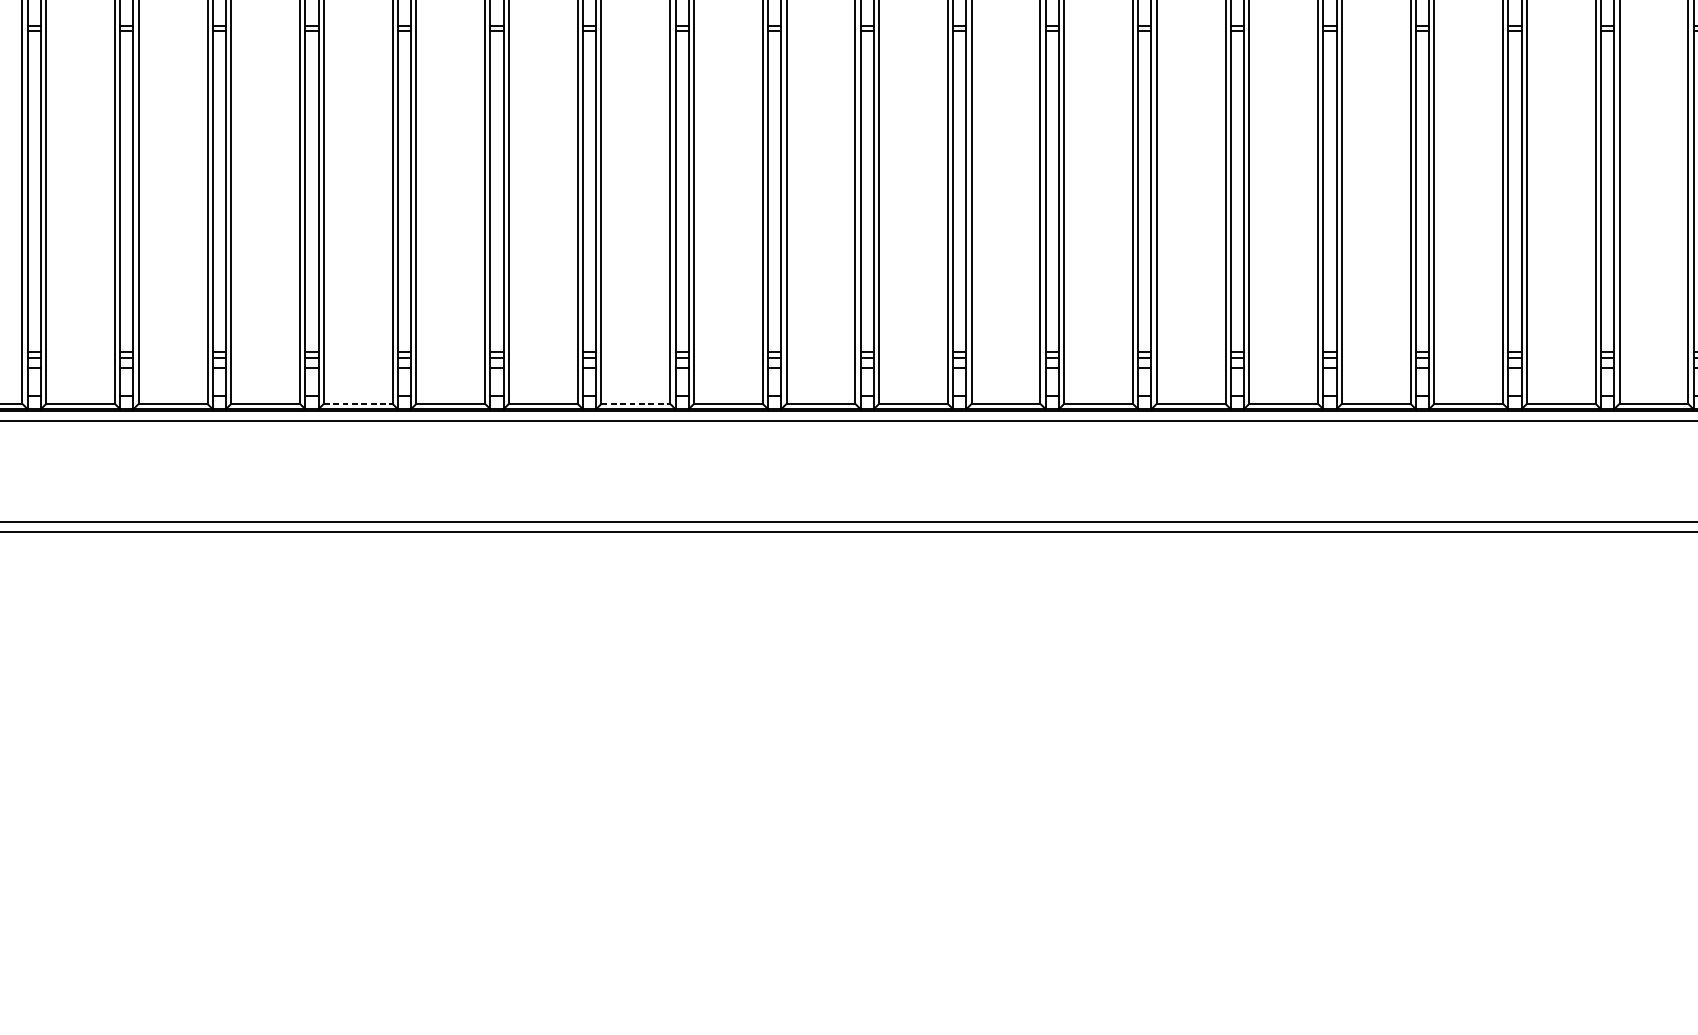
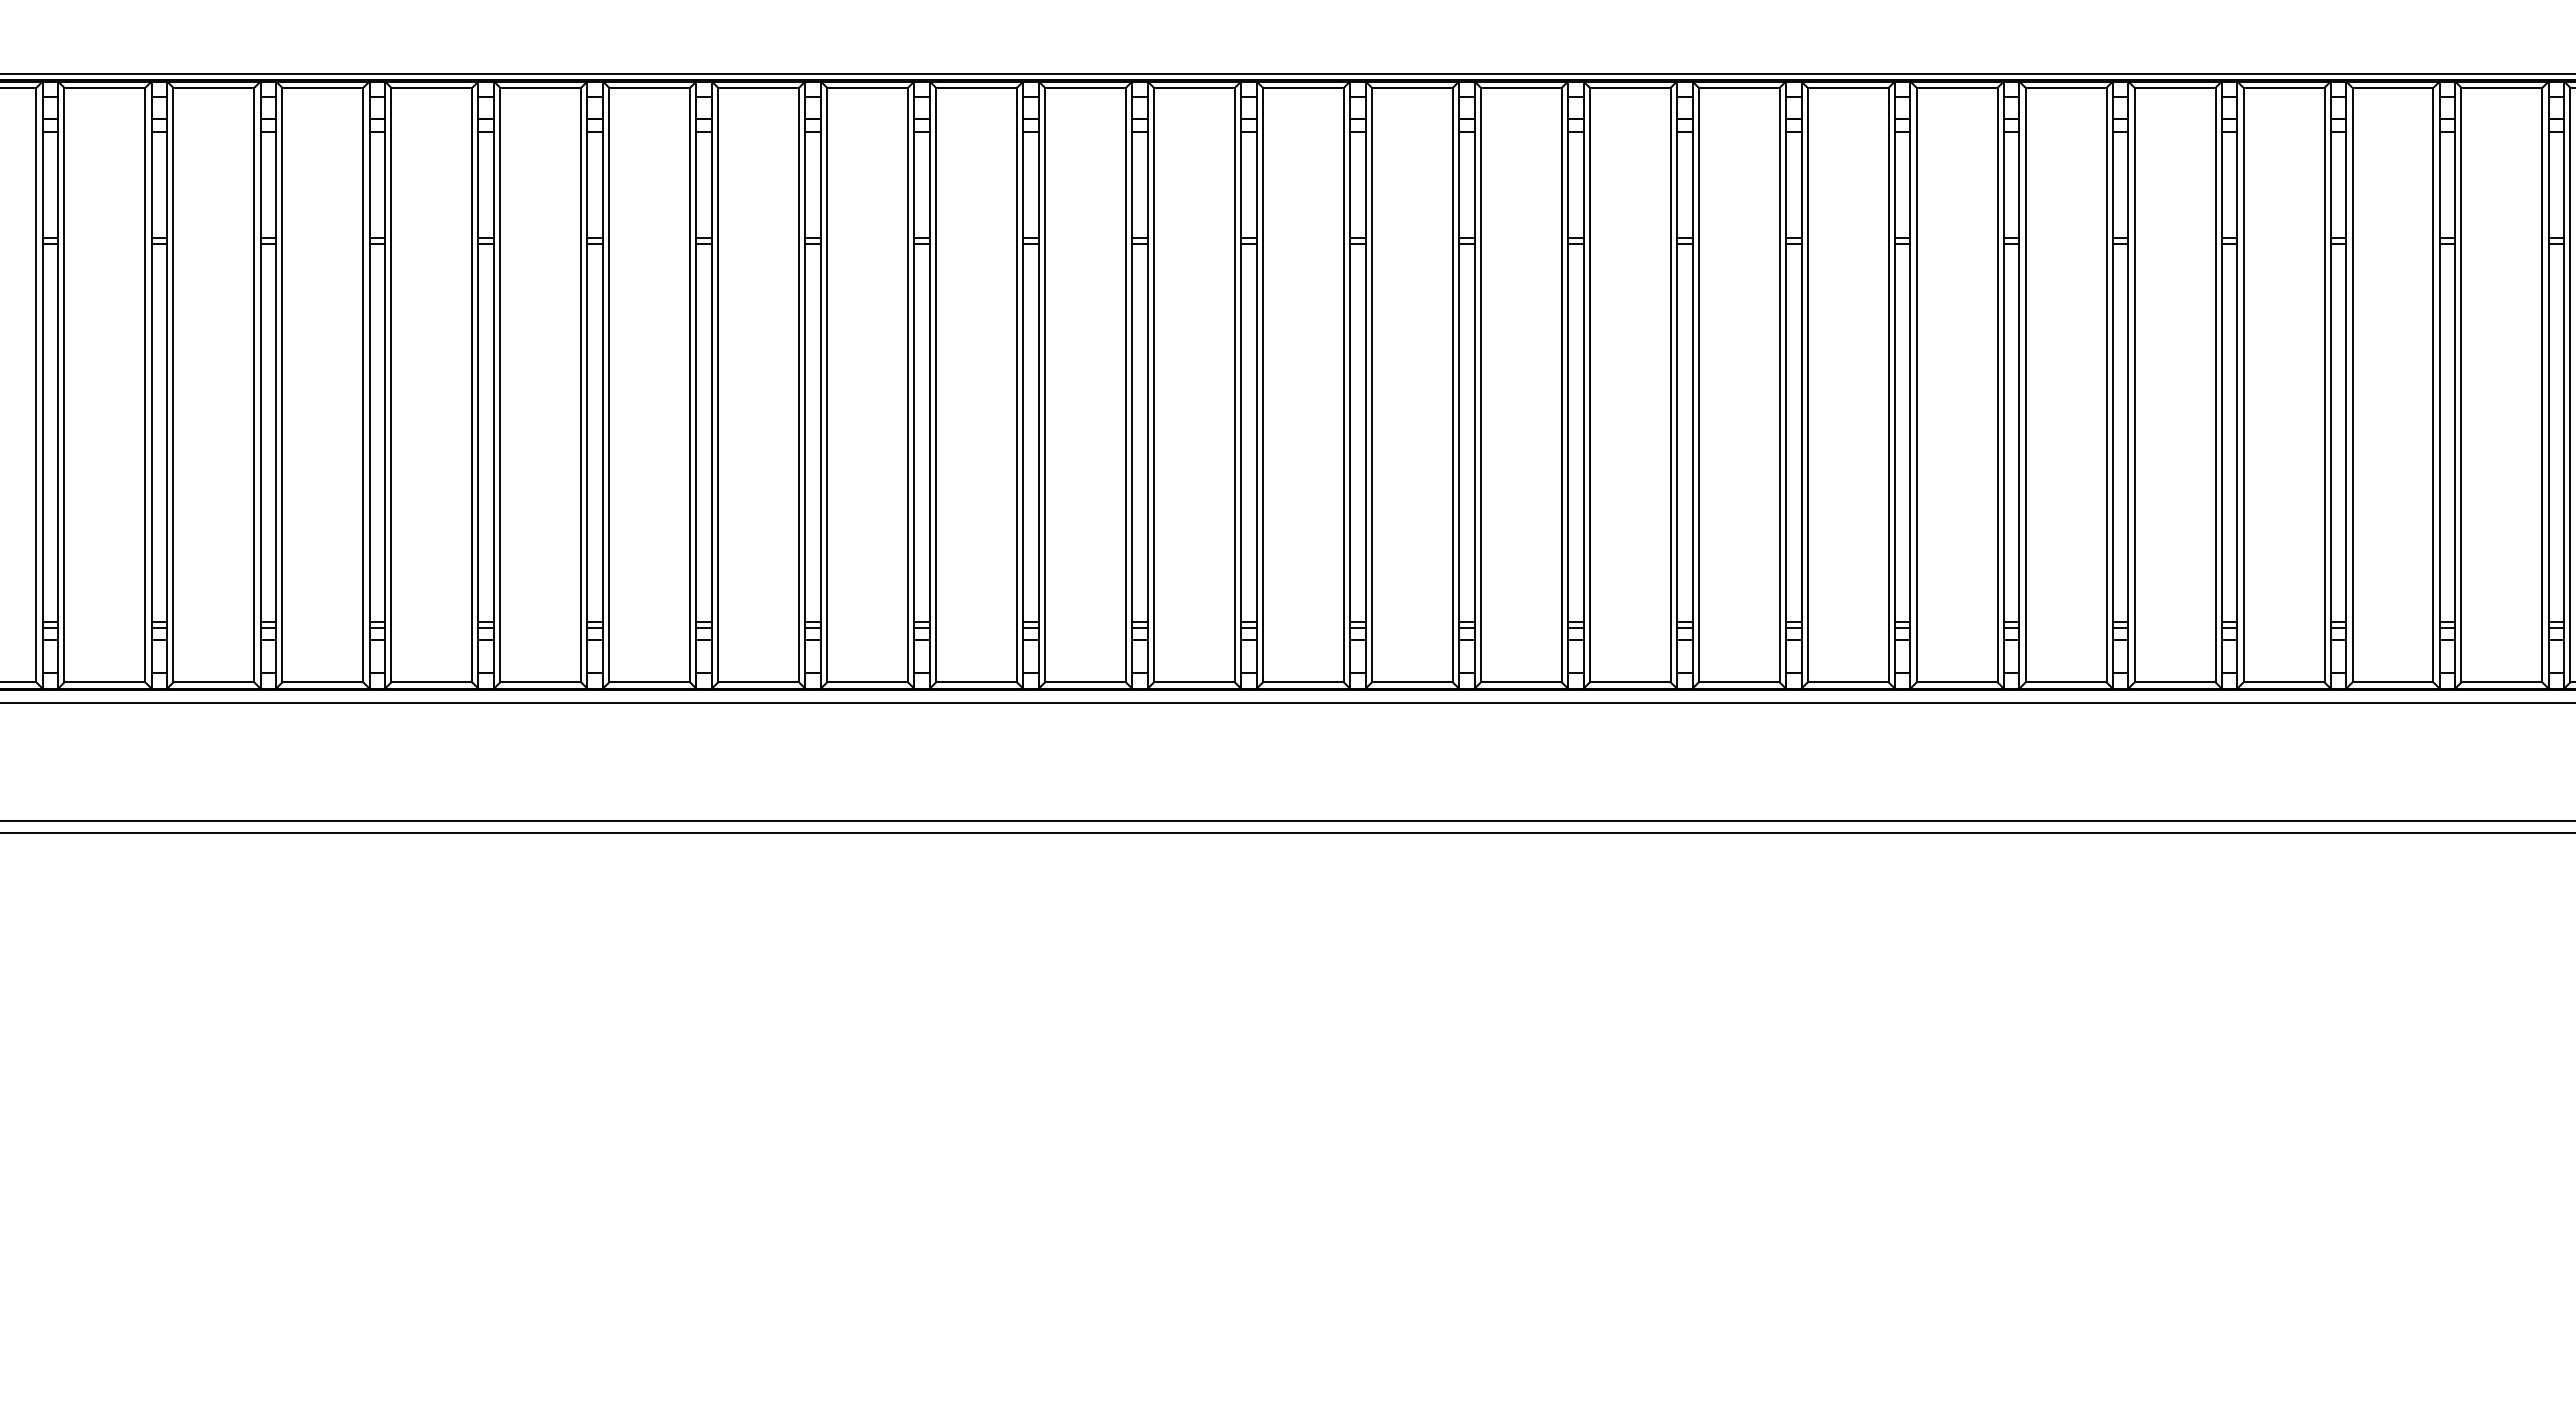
line: (358, 403) -> (650, 682), dashed -> solid
line: (636, 403) -> (977, 682), dashed -> solid

